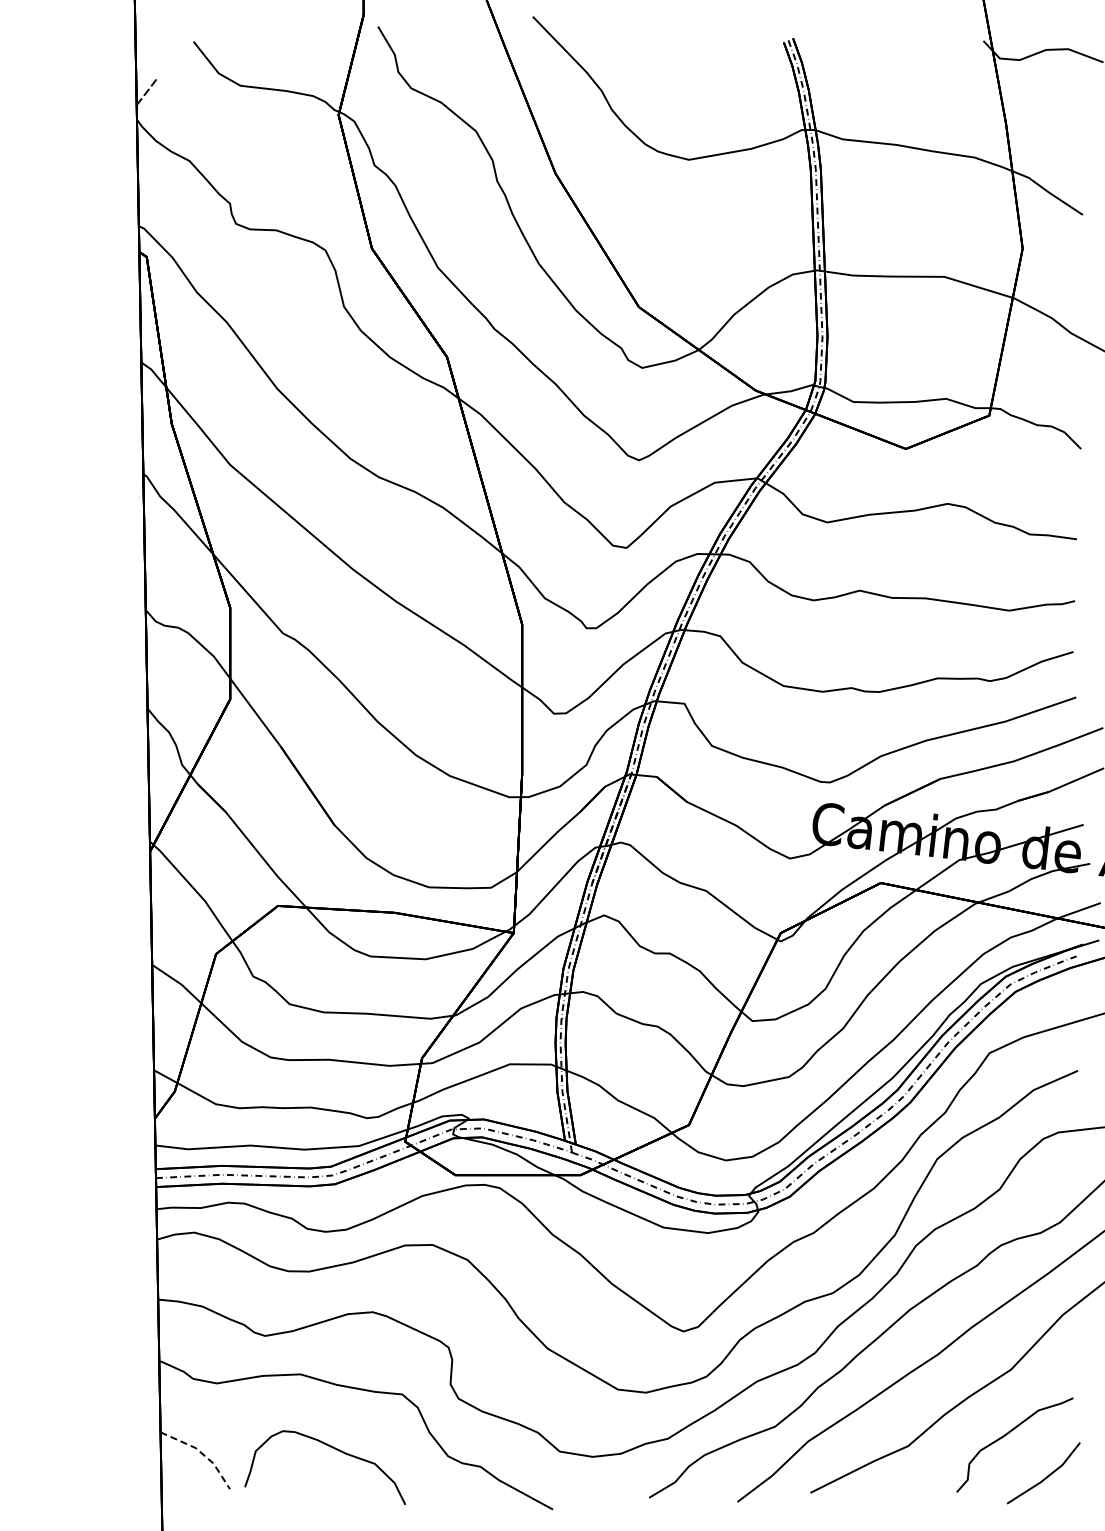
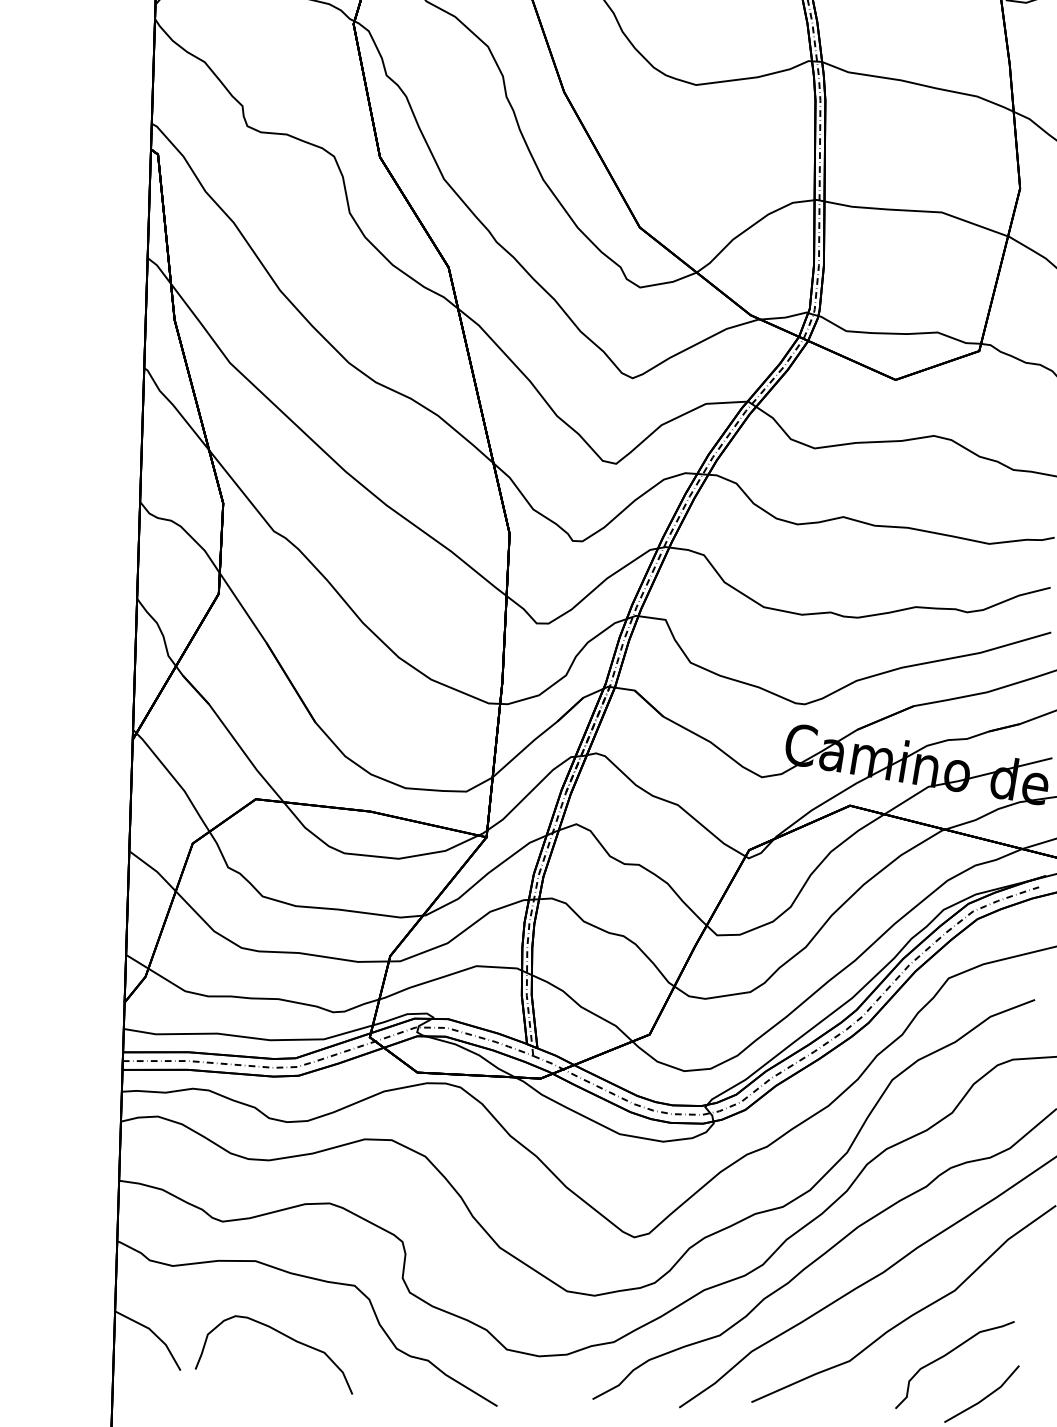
line: (201, 1453) -> (154, 1334), dashed -> solid

